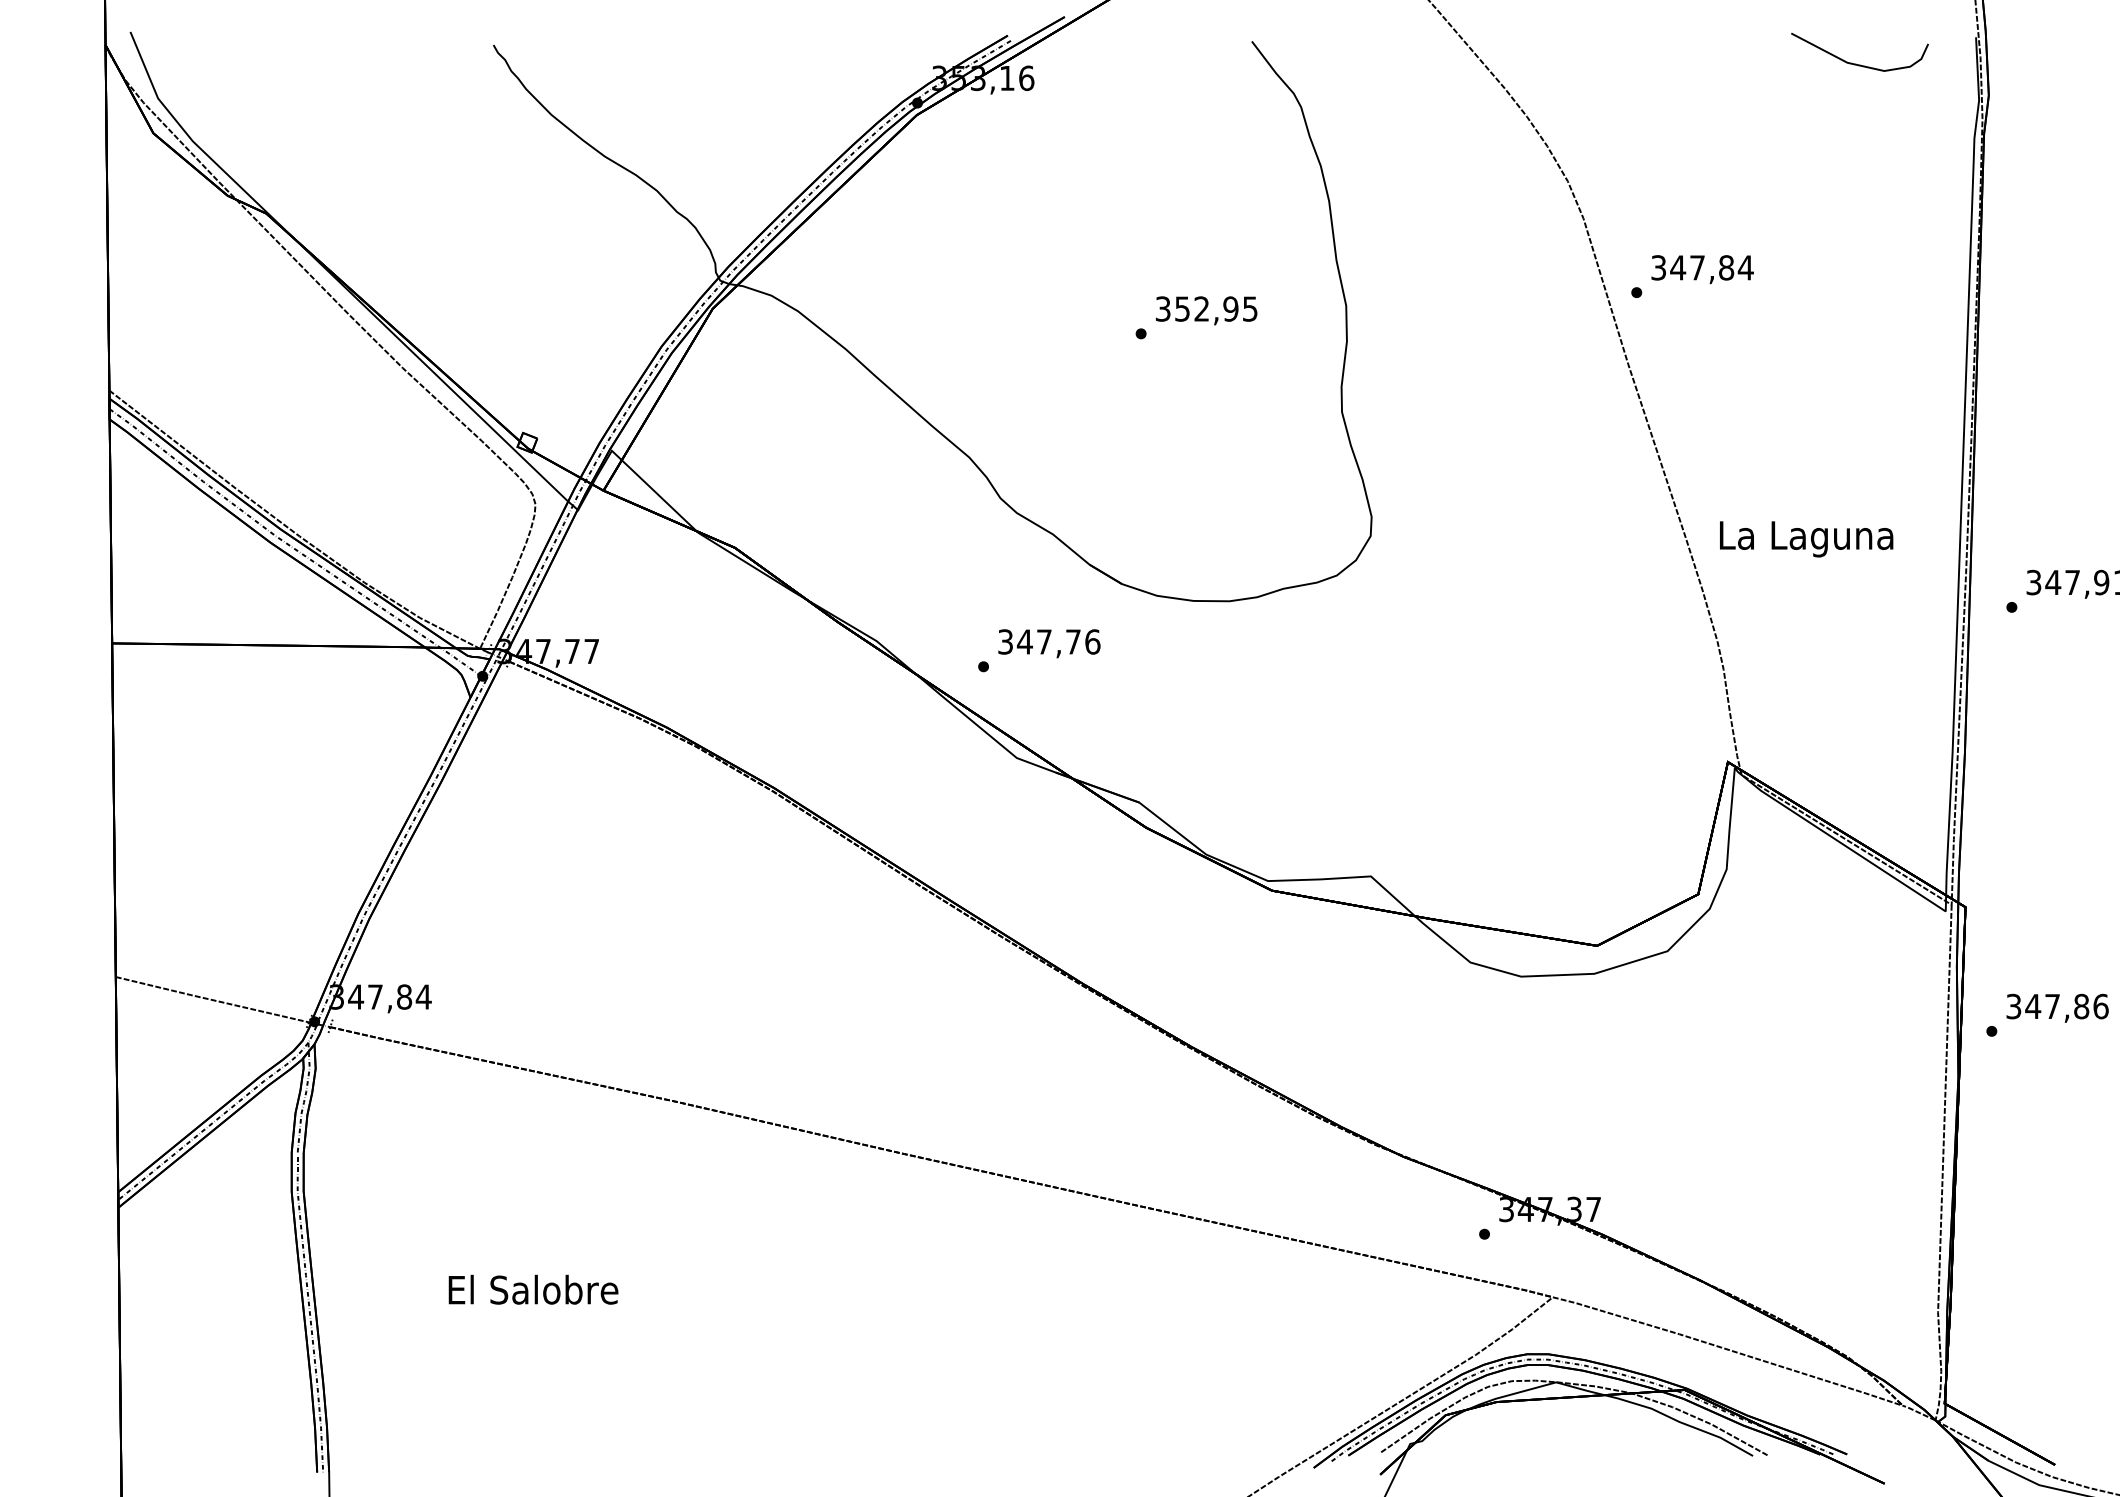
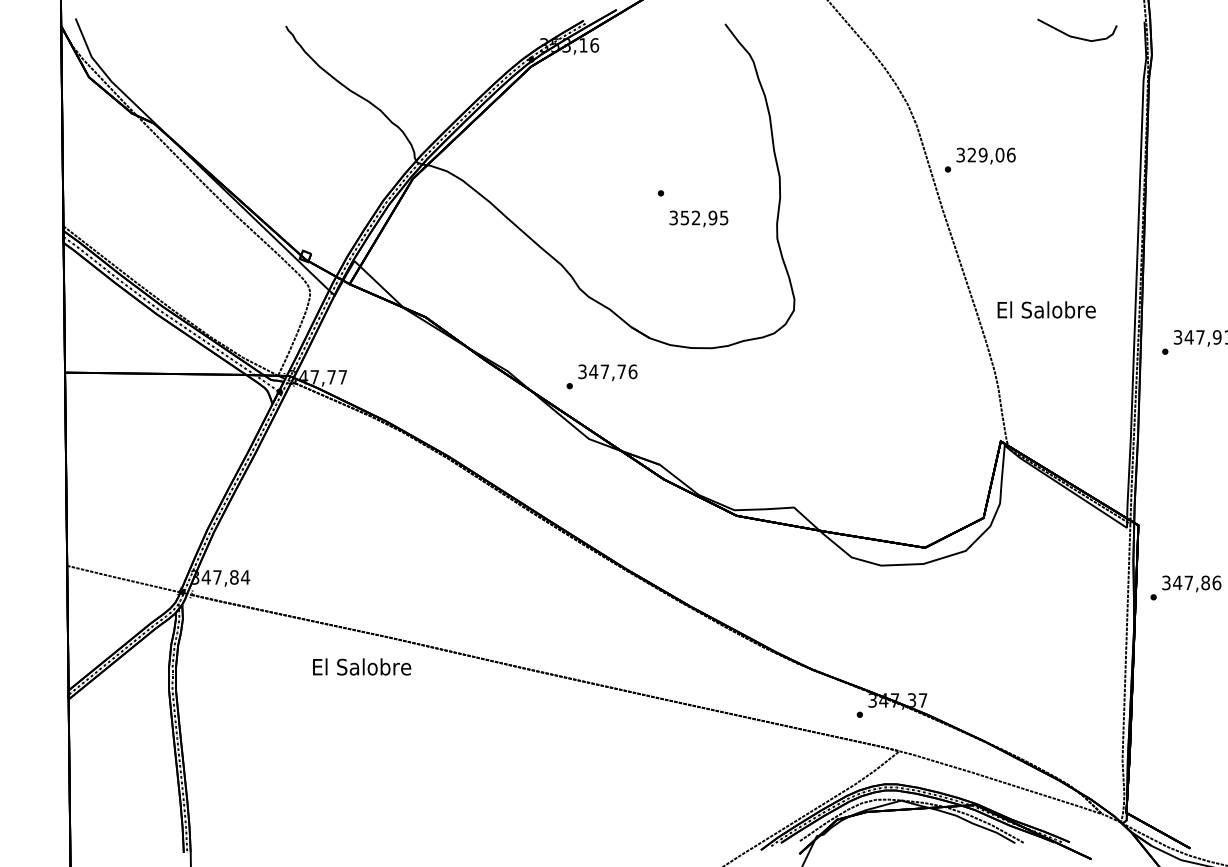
text: (1711, 266) -> (991, 154), 347,84 -> 329,06
text: (1205, 309) -> (698, 218), moved
text: (1806, 537) -> (1046, 311), La Laguna -> El Salobre
text: (534, 1288) -> (362, 666), moved

